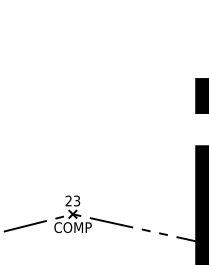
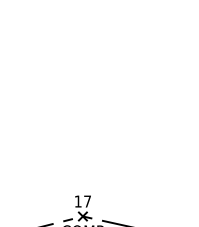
text: (72, 200) -> (82, 200), 23 -> 17

